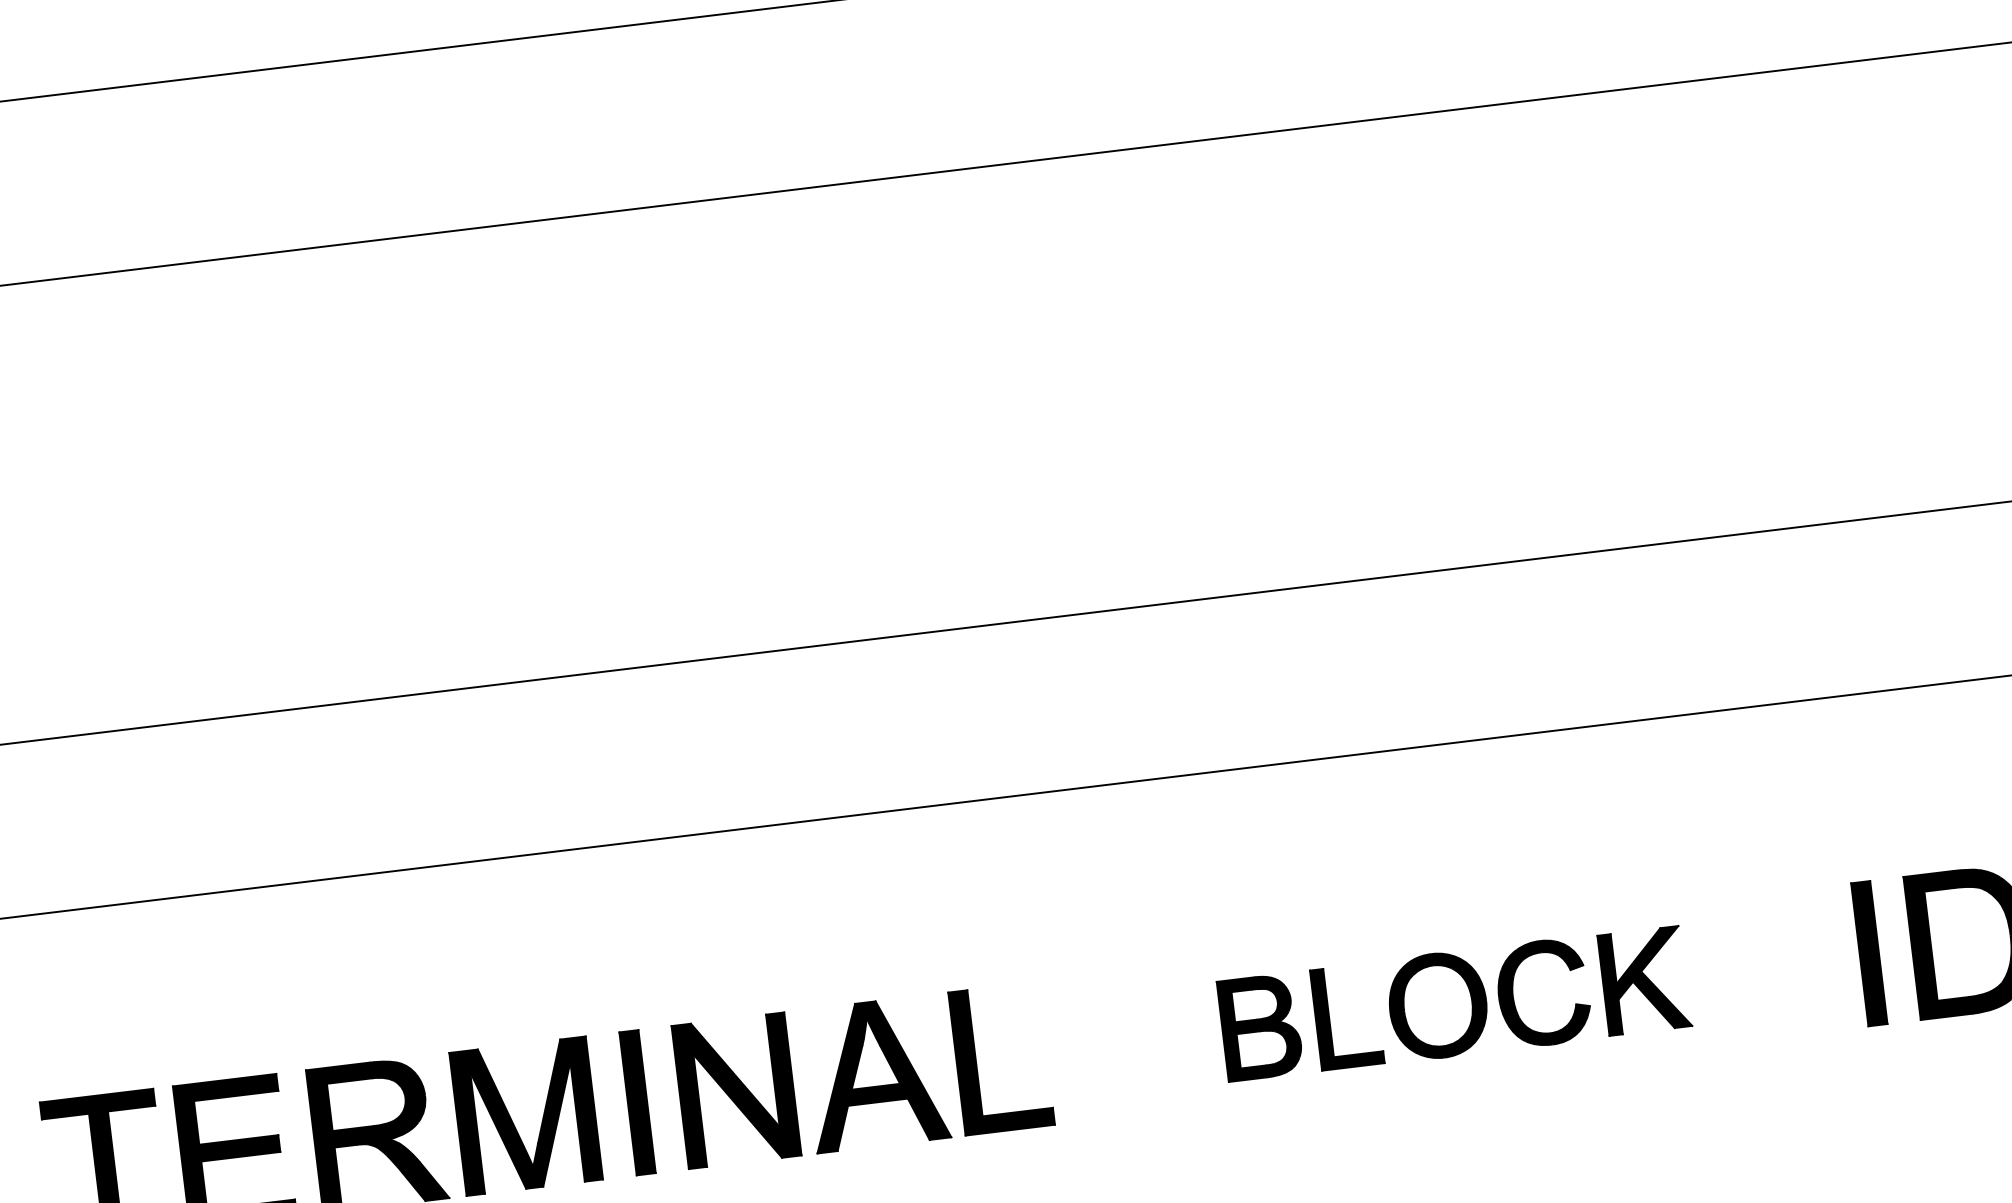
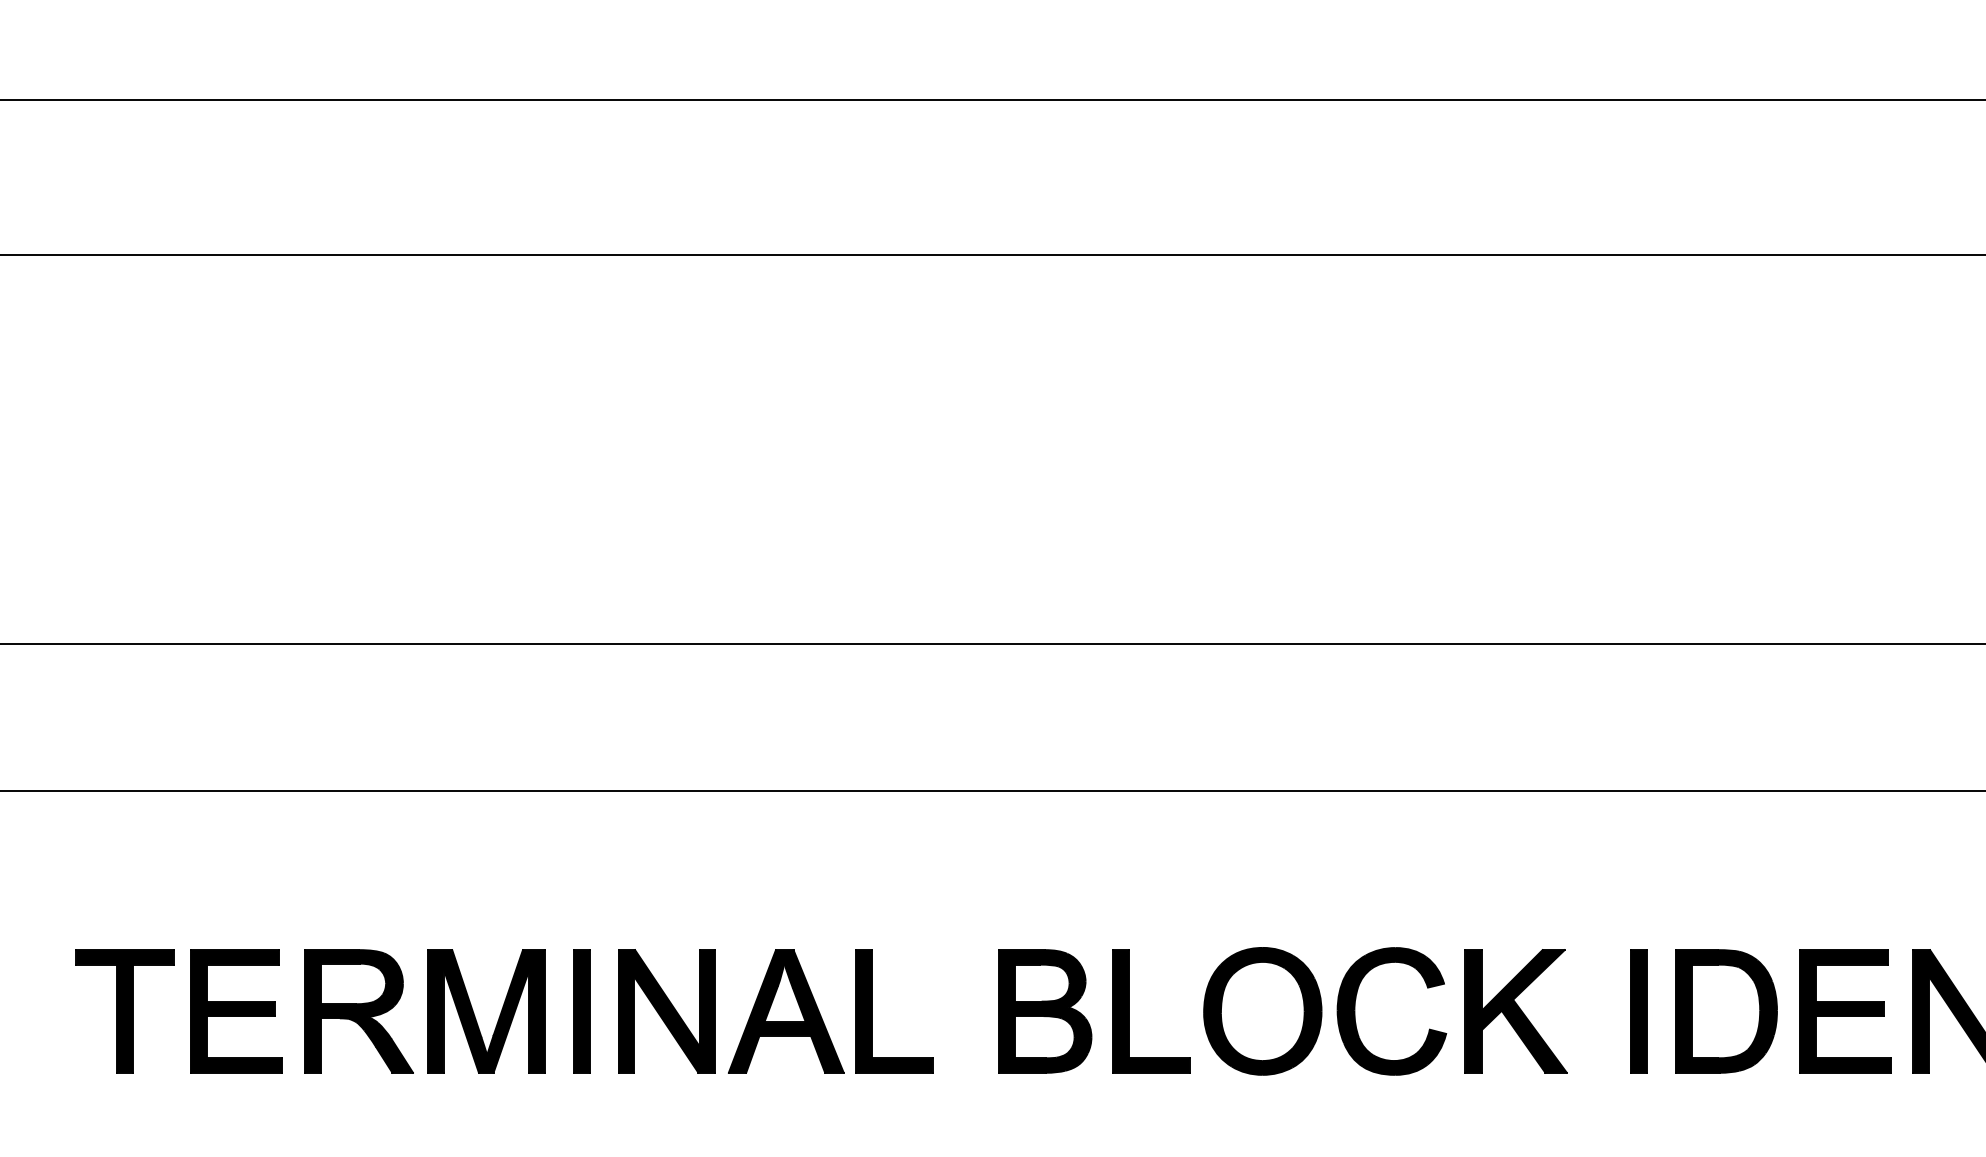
part: (1454, 1003) -> (1282, 1011), size x1.43

